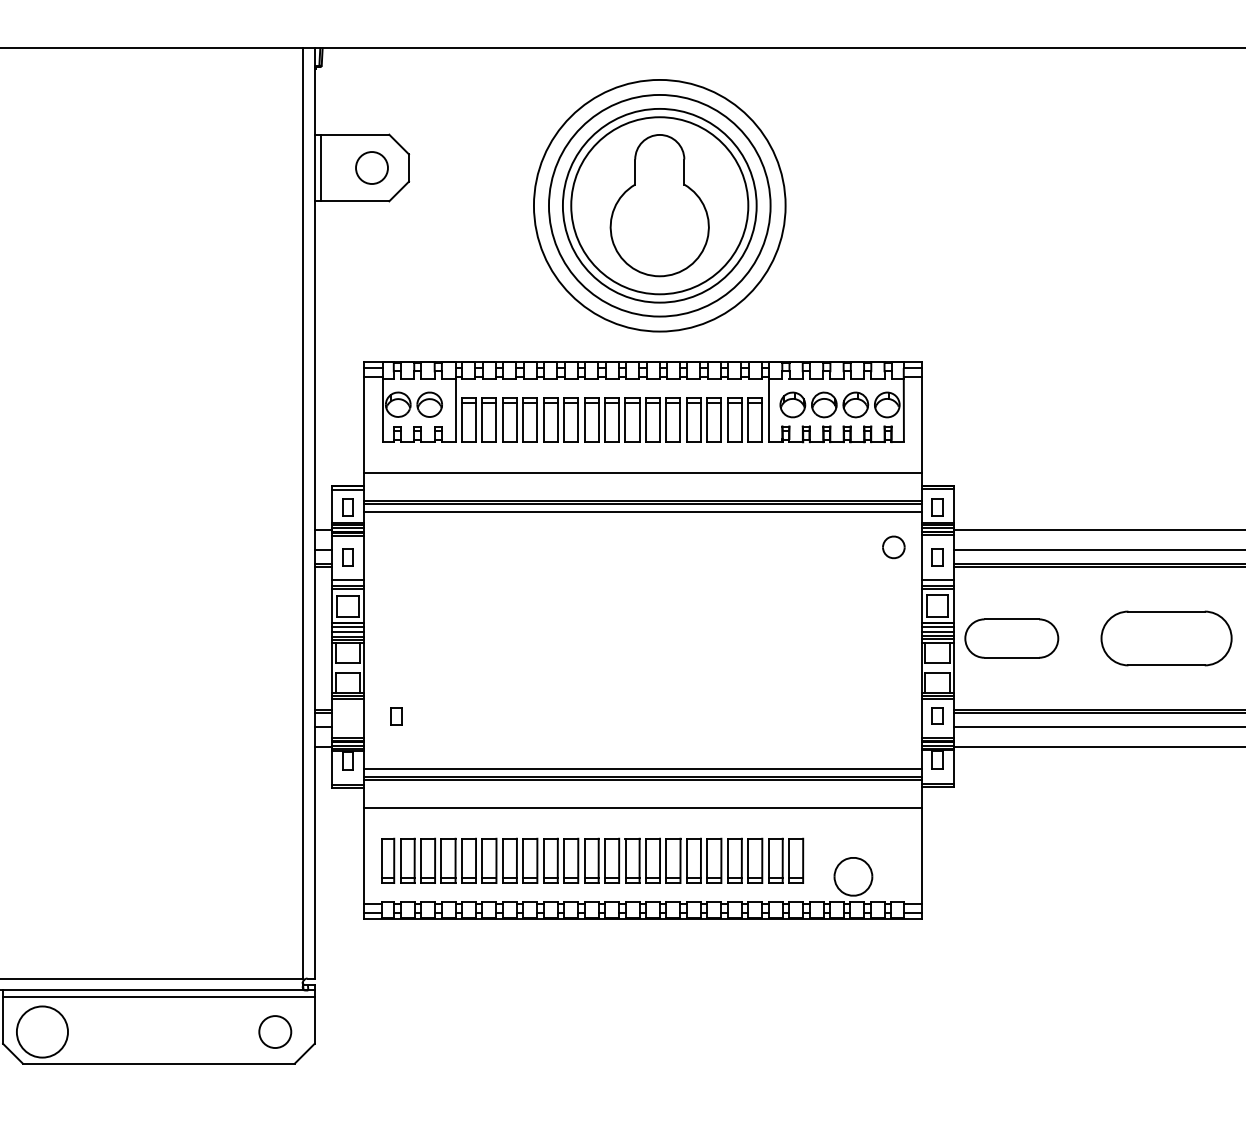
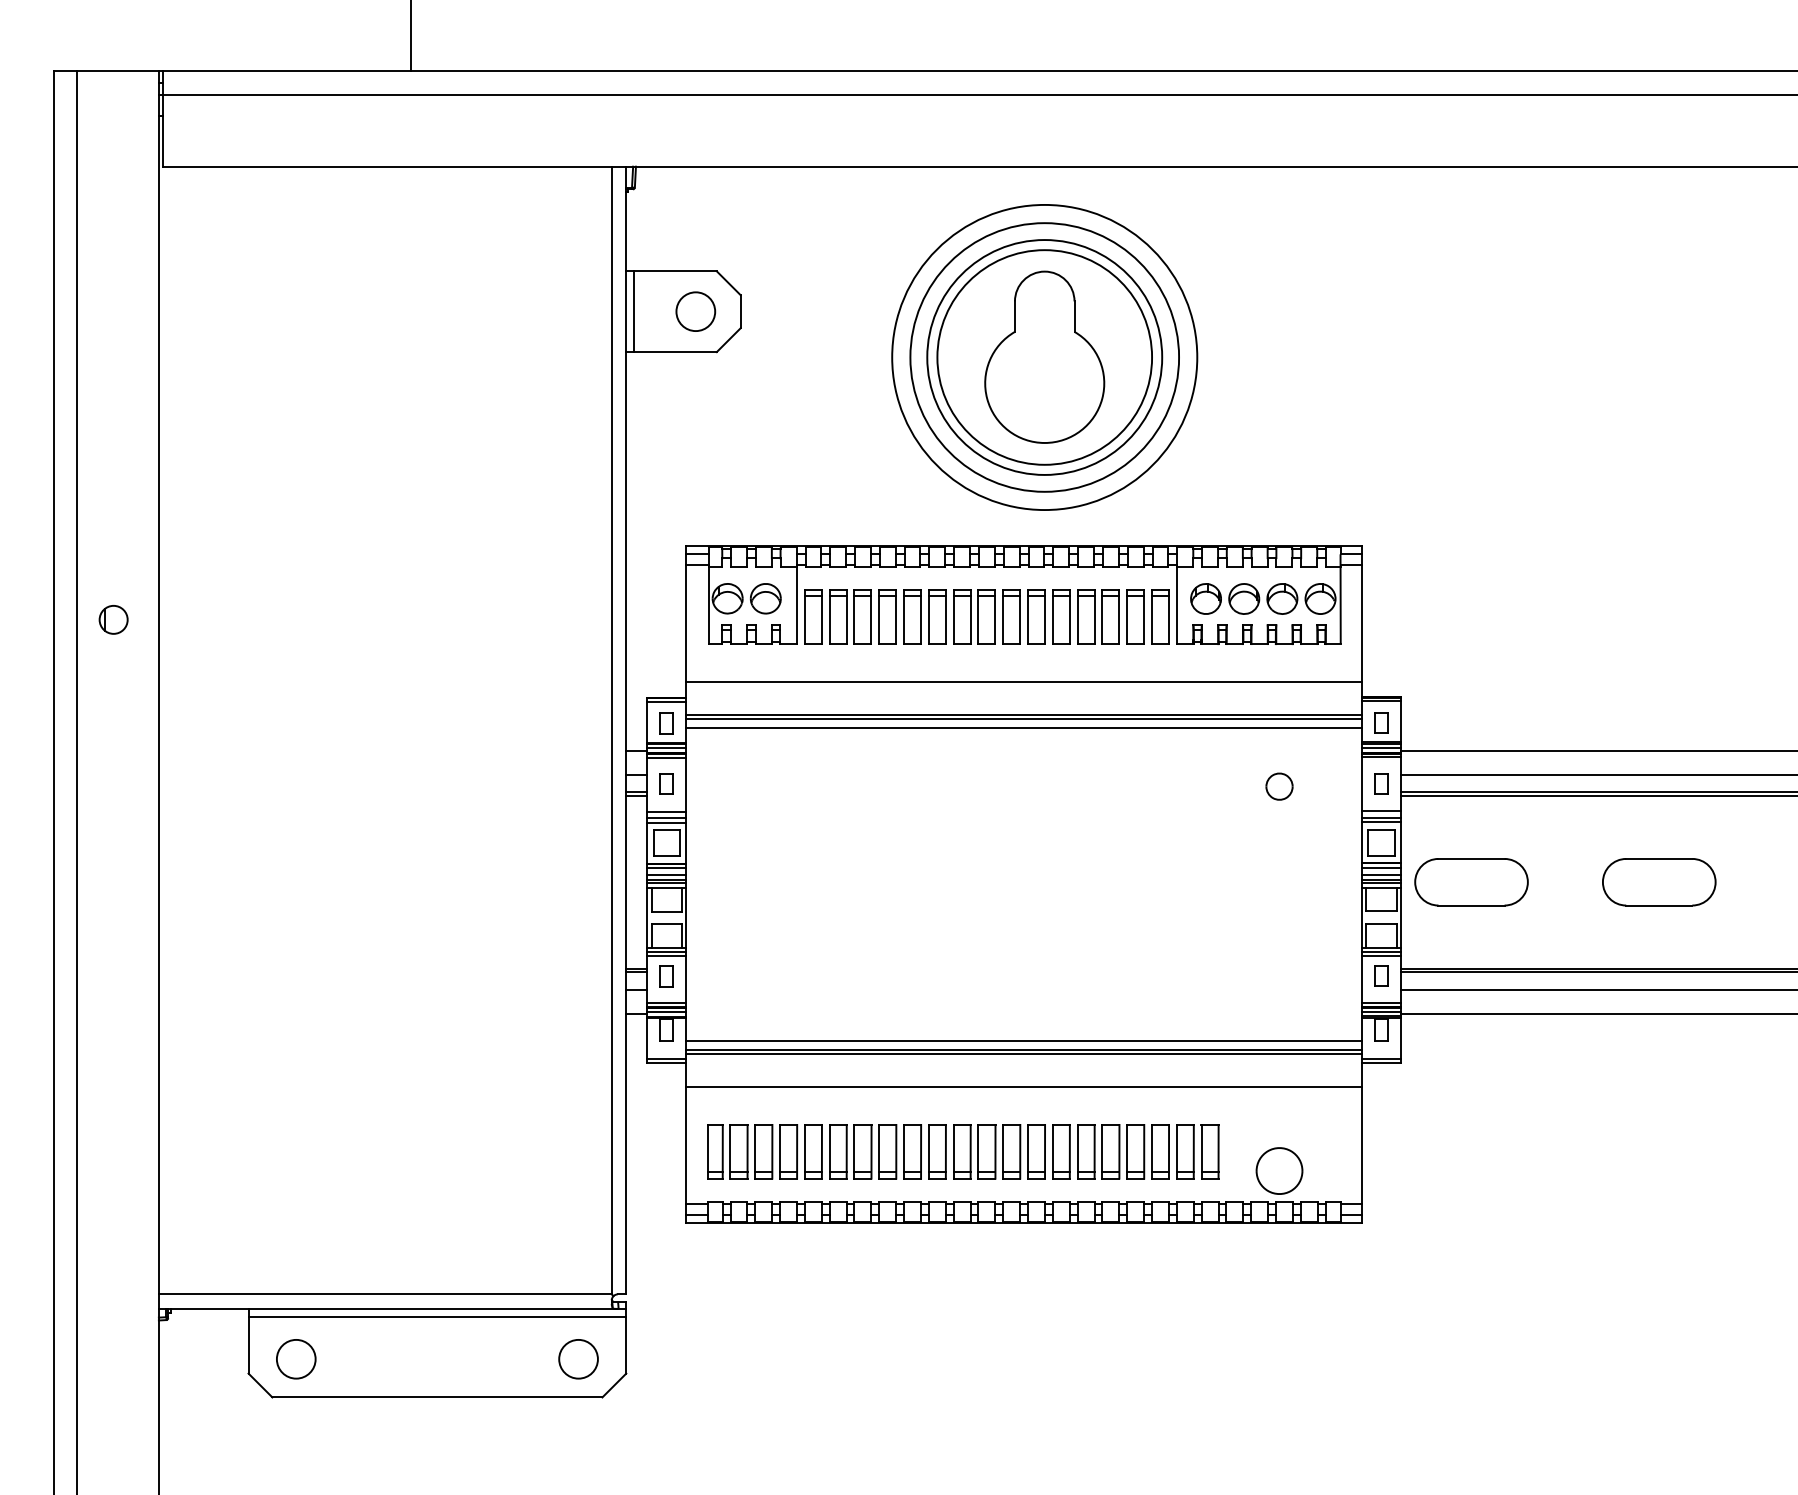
part: (893, 547) -> (1279, 786), moved
part: (1166, 638) -> (1659, 882), size x0.71
part: (396, 716) -> (666, 976), moved
circle: (41, 1031) -> (295, 1358), size x0.62

